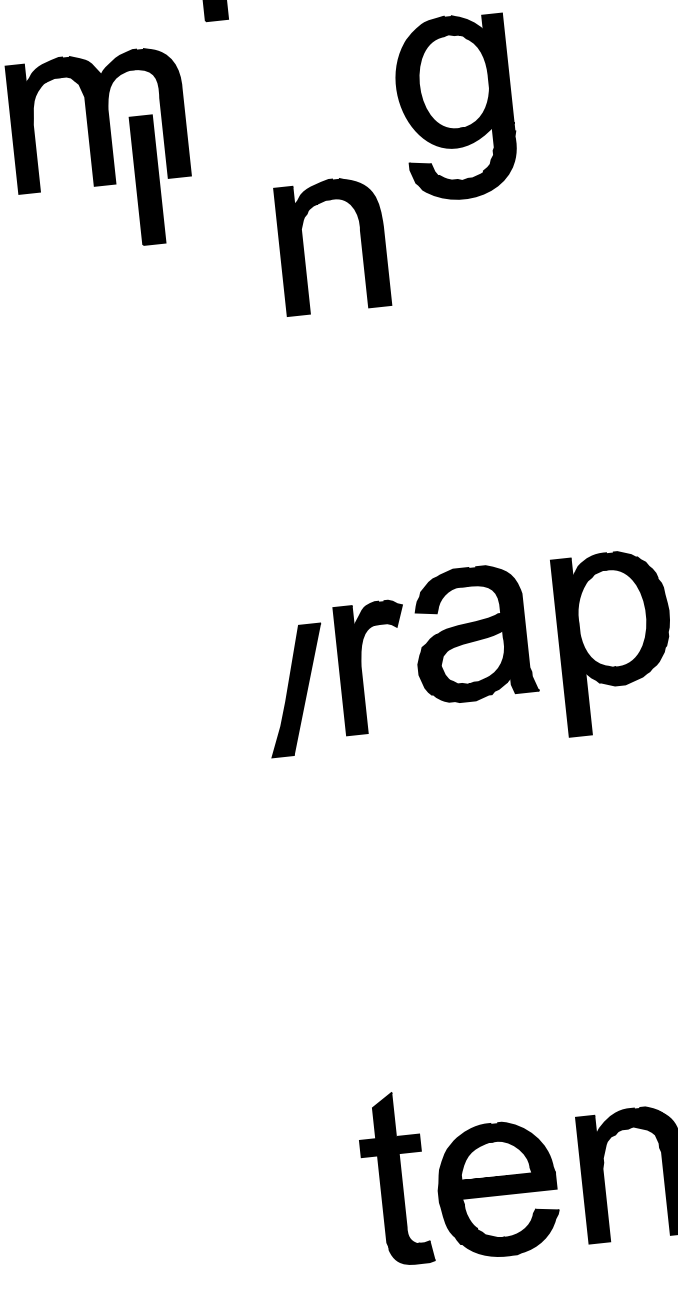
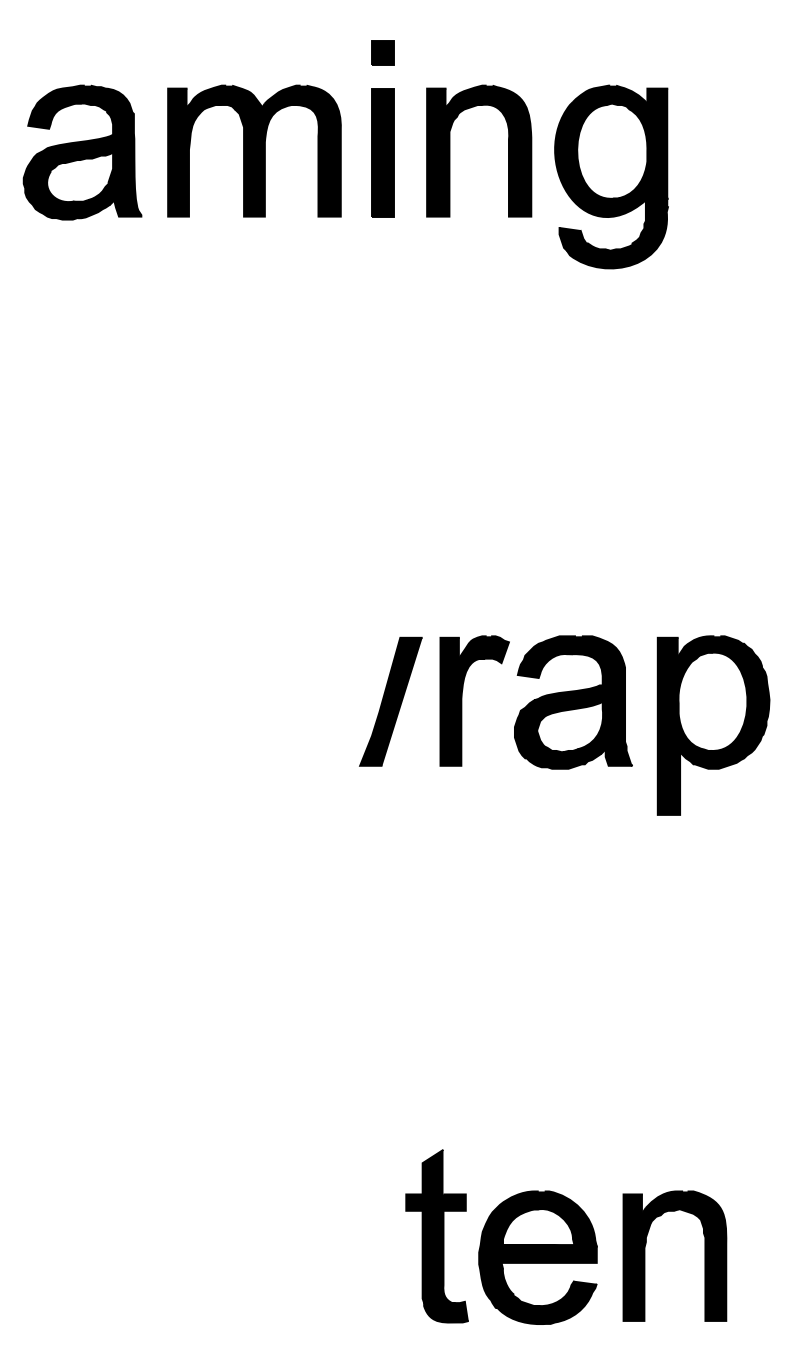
part: (146, 180) -> (382, 152), moved
part: (303, 247) -> (450, 150), moved
part: (361, 668) -> (462, 700), moved
part: (295, 690) -> (390, 701), moved

